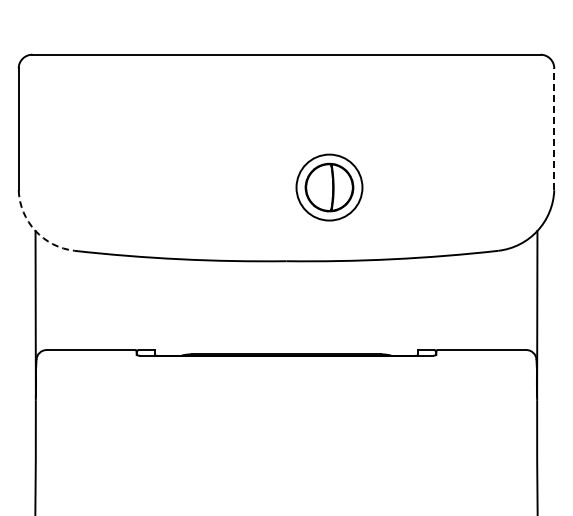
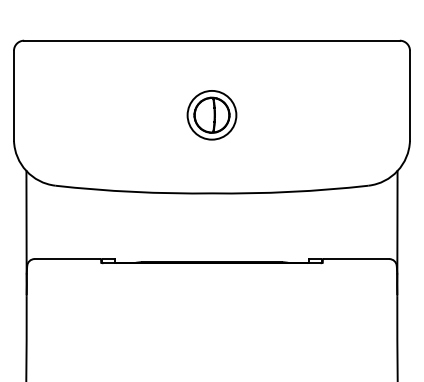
line: (554, 129) -> (410, 95), dashed -> solid
part: (329, 187) -> (212, 115), moved
arc: (35, 230) -> (26, 170), dashed -> solid

